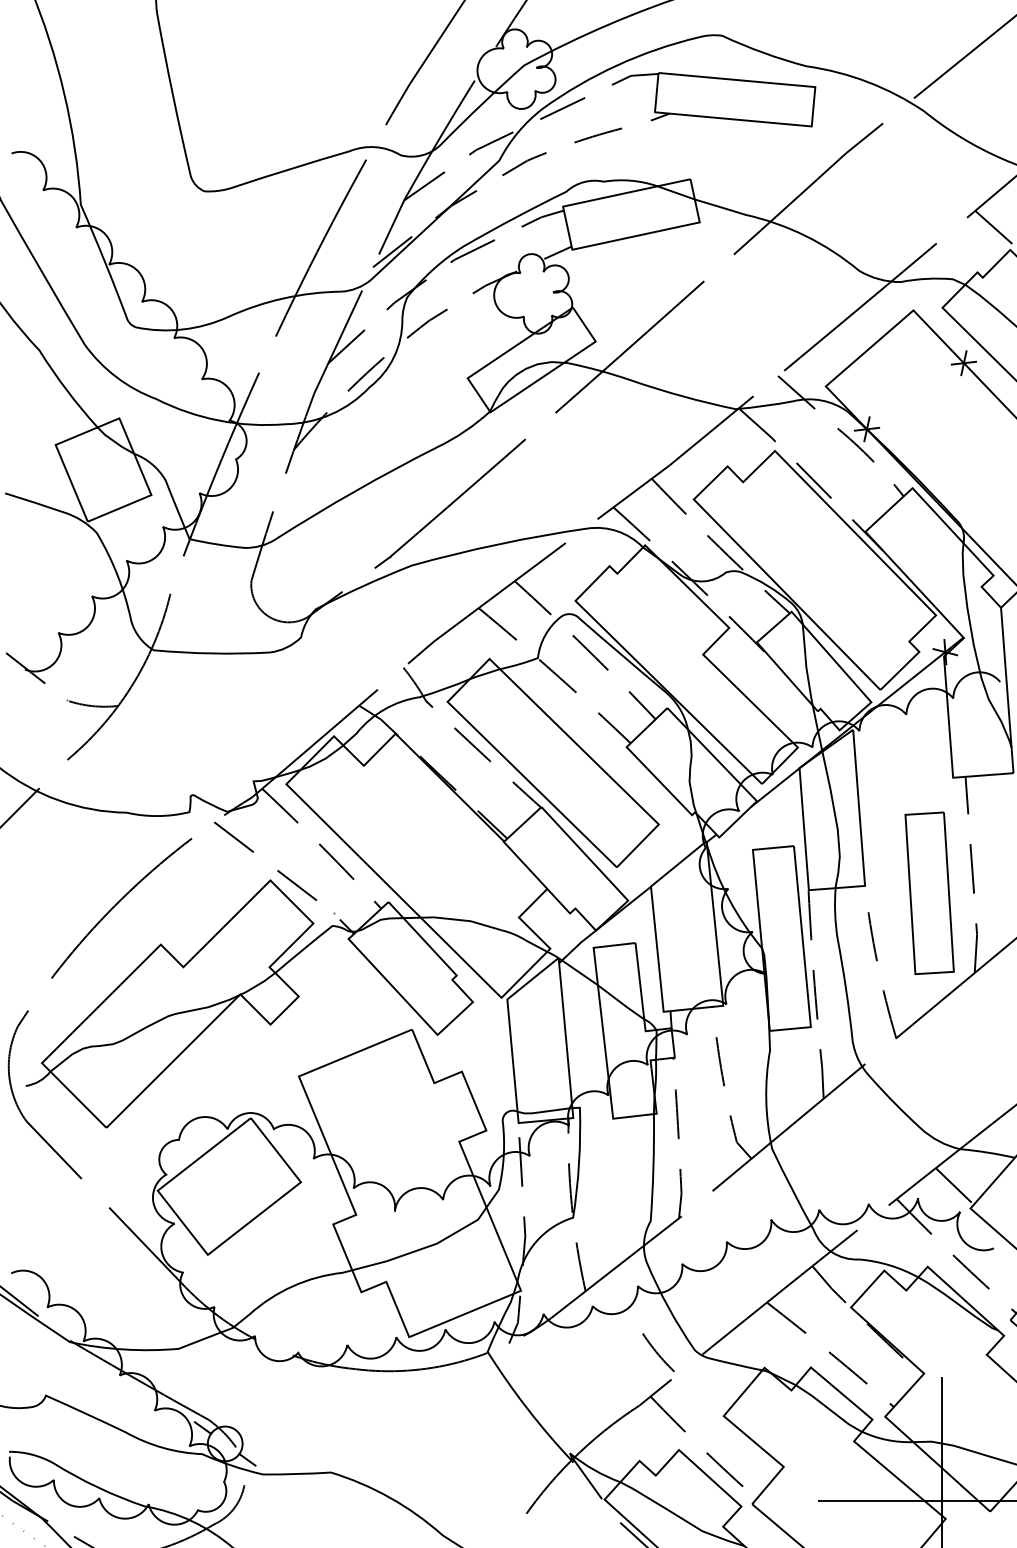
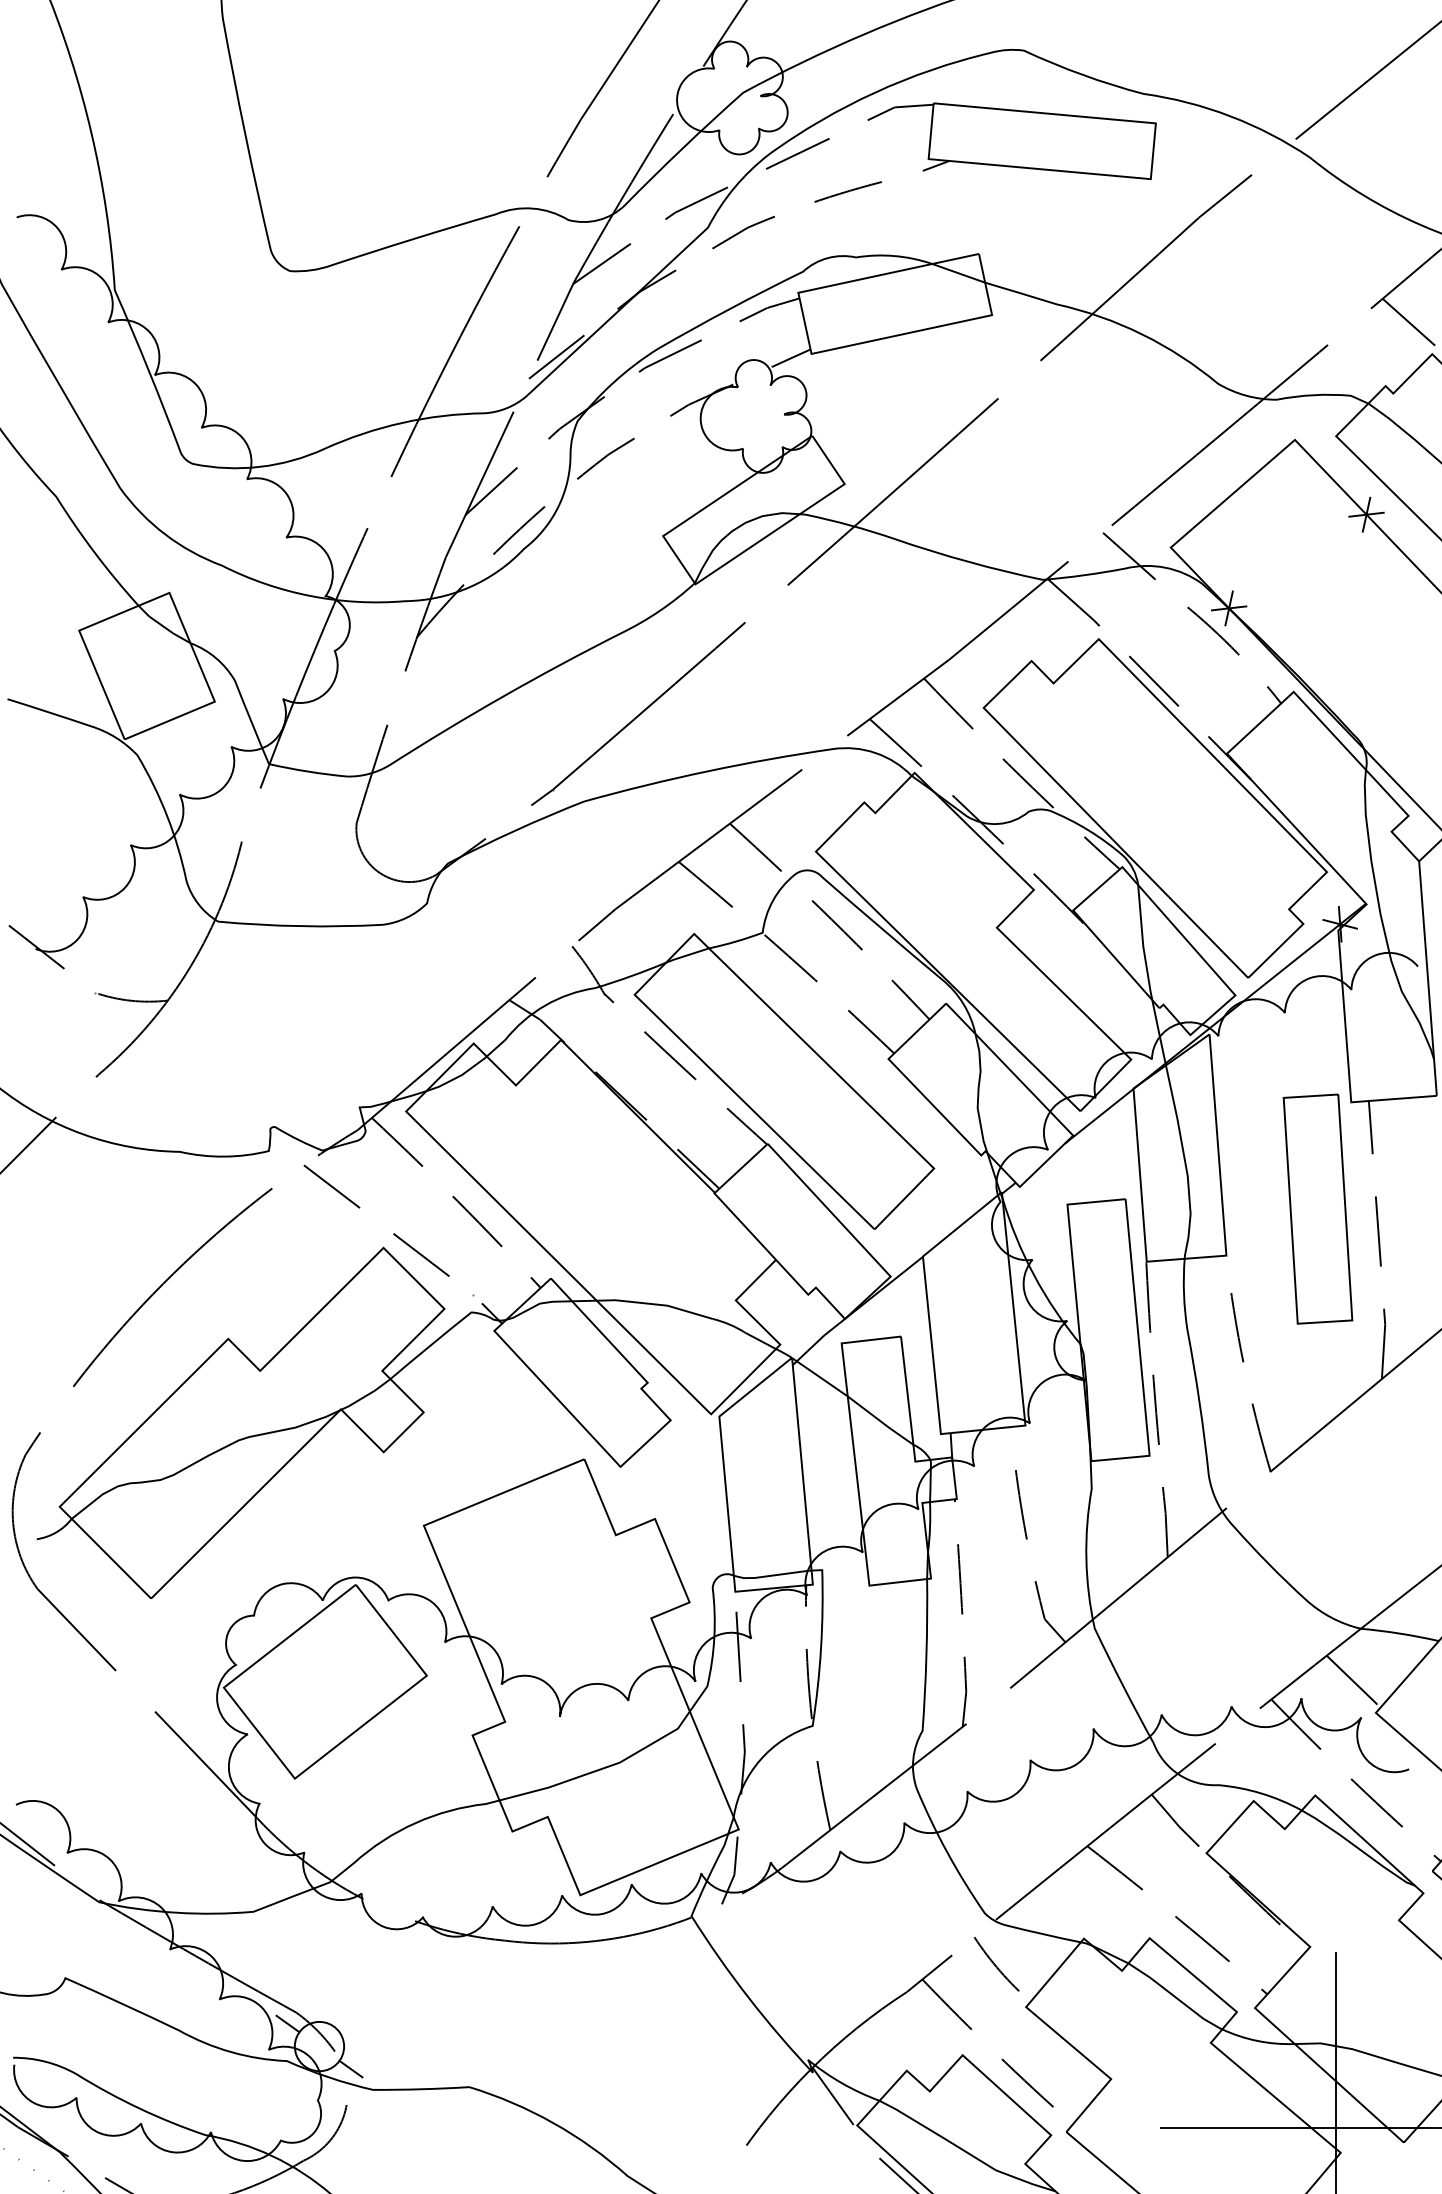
part: (929, 892) -> (1317, 1208), moved
curve: (657, 1352) -> (995, 1964), moved

